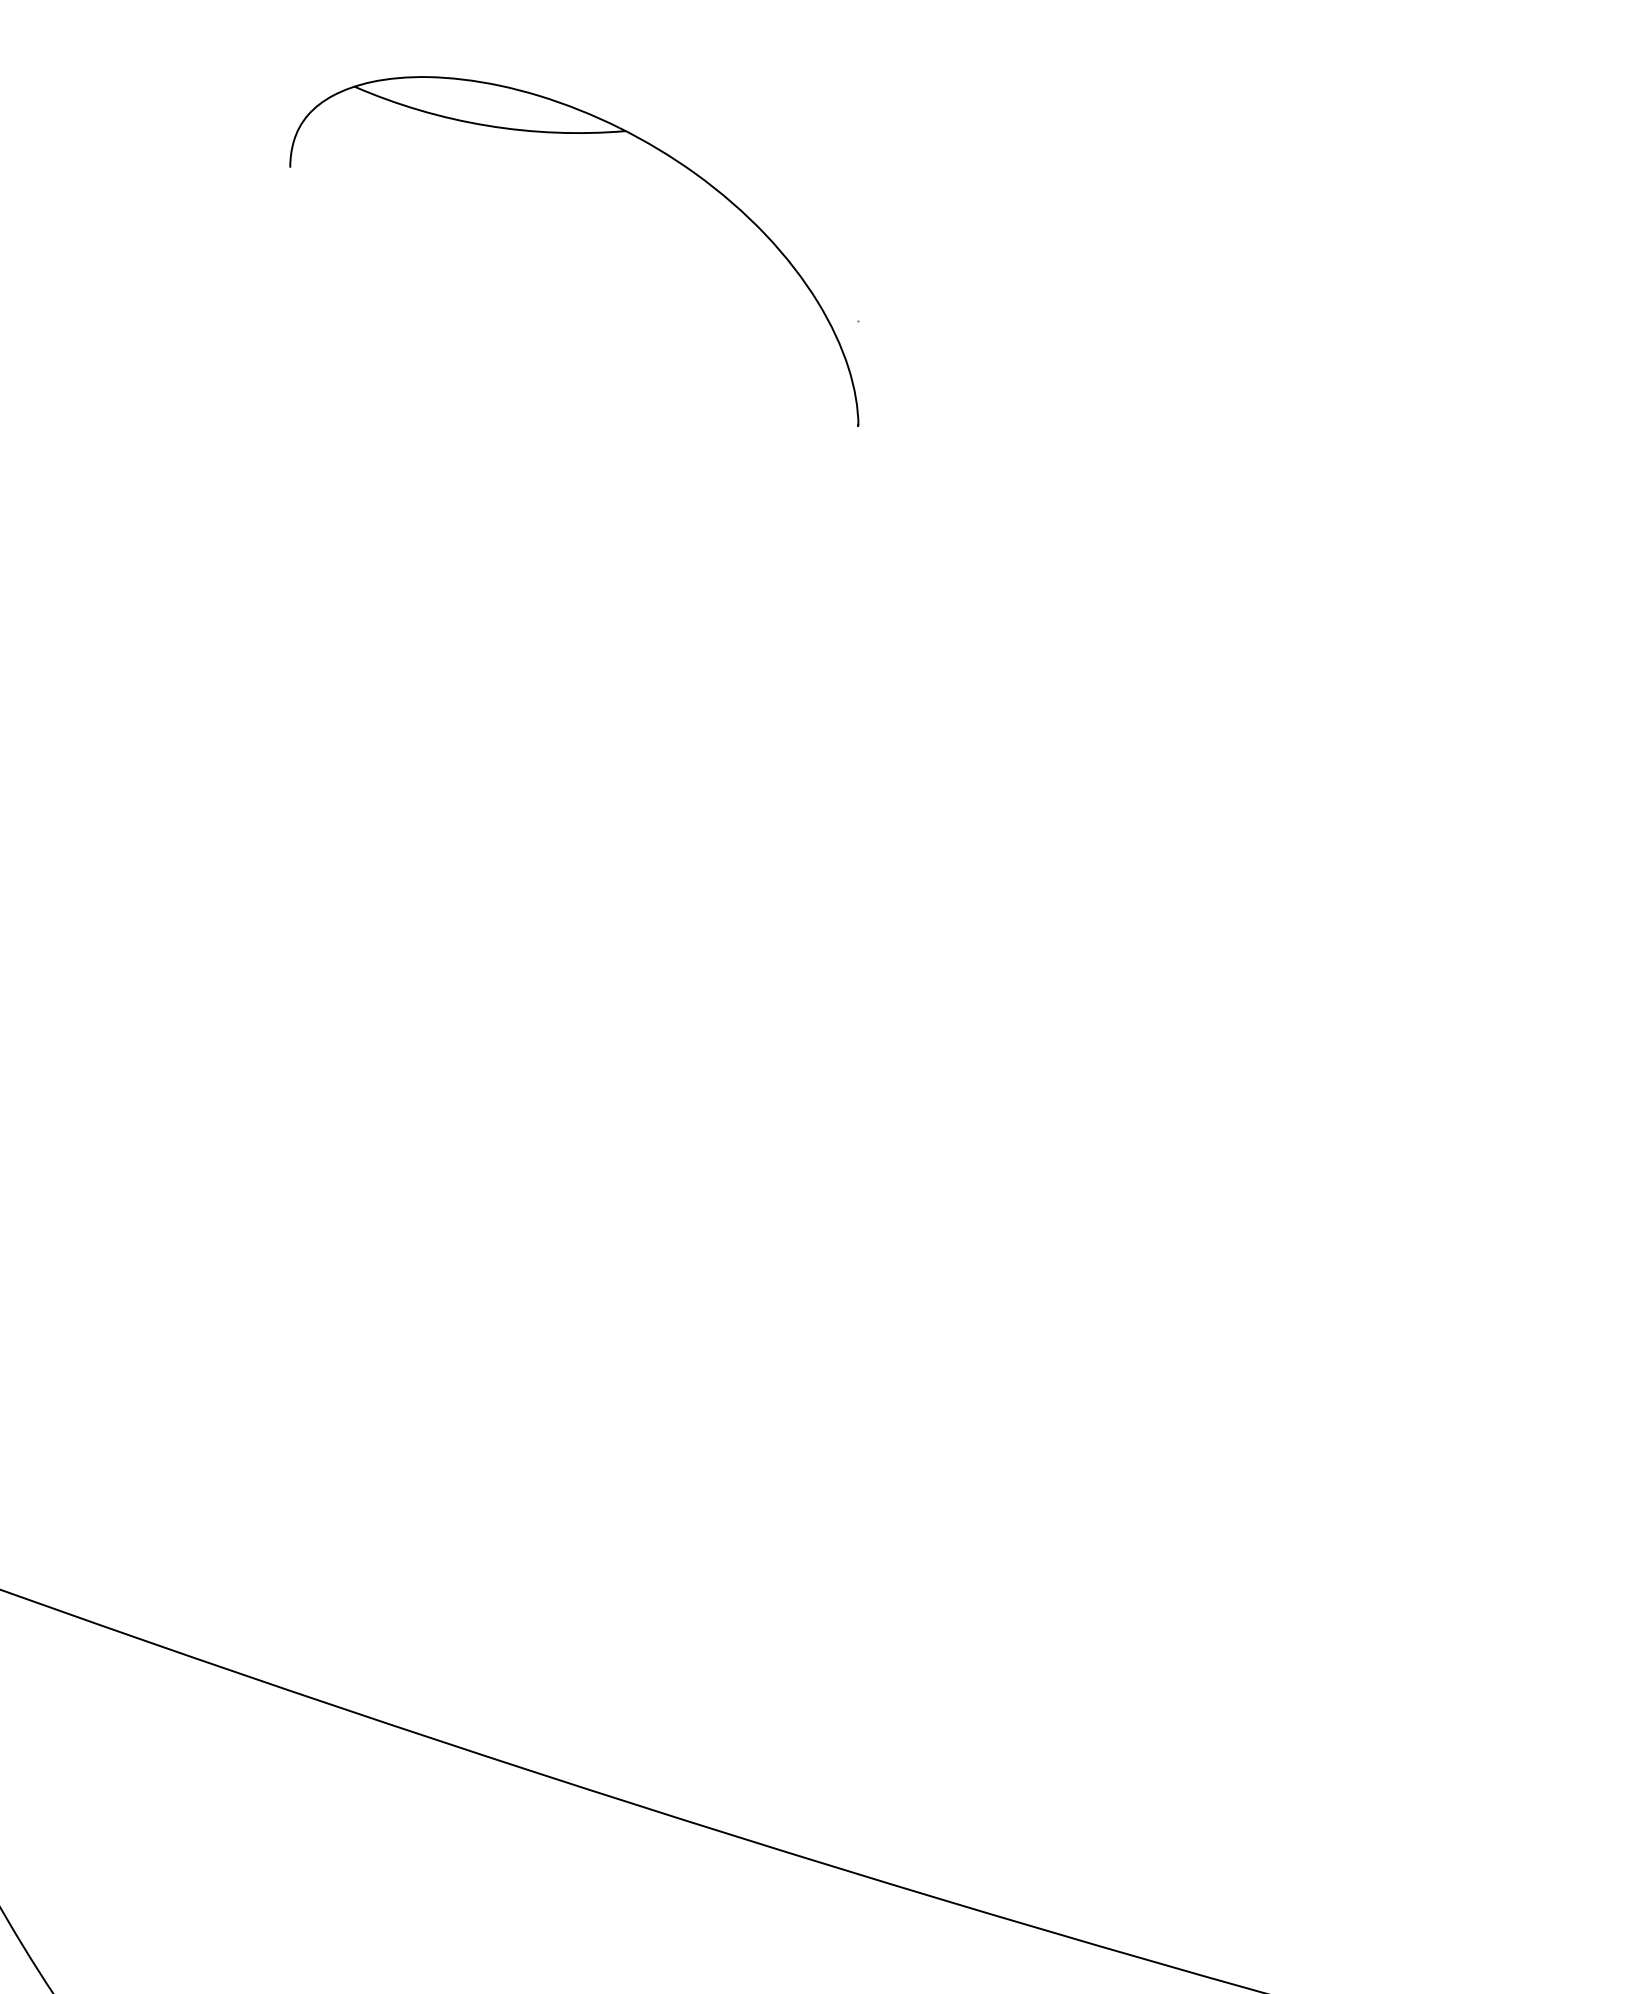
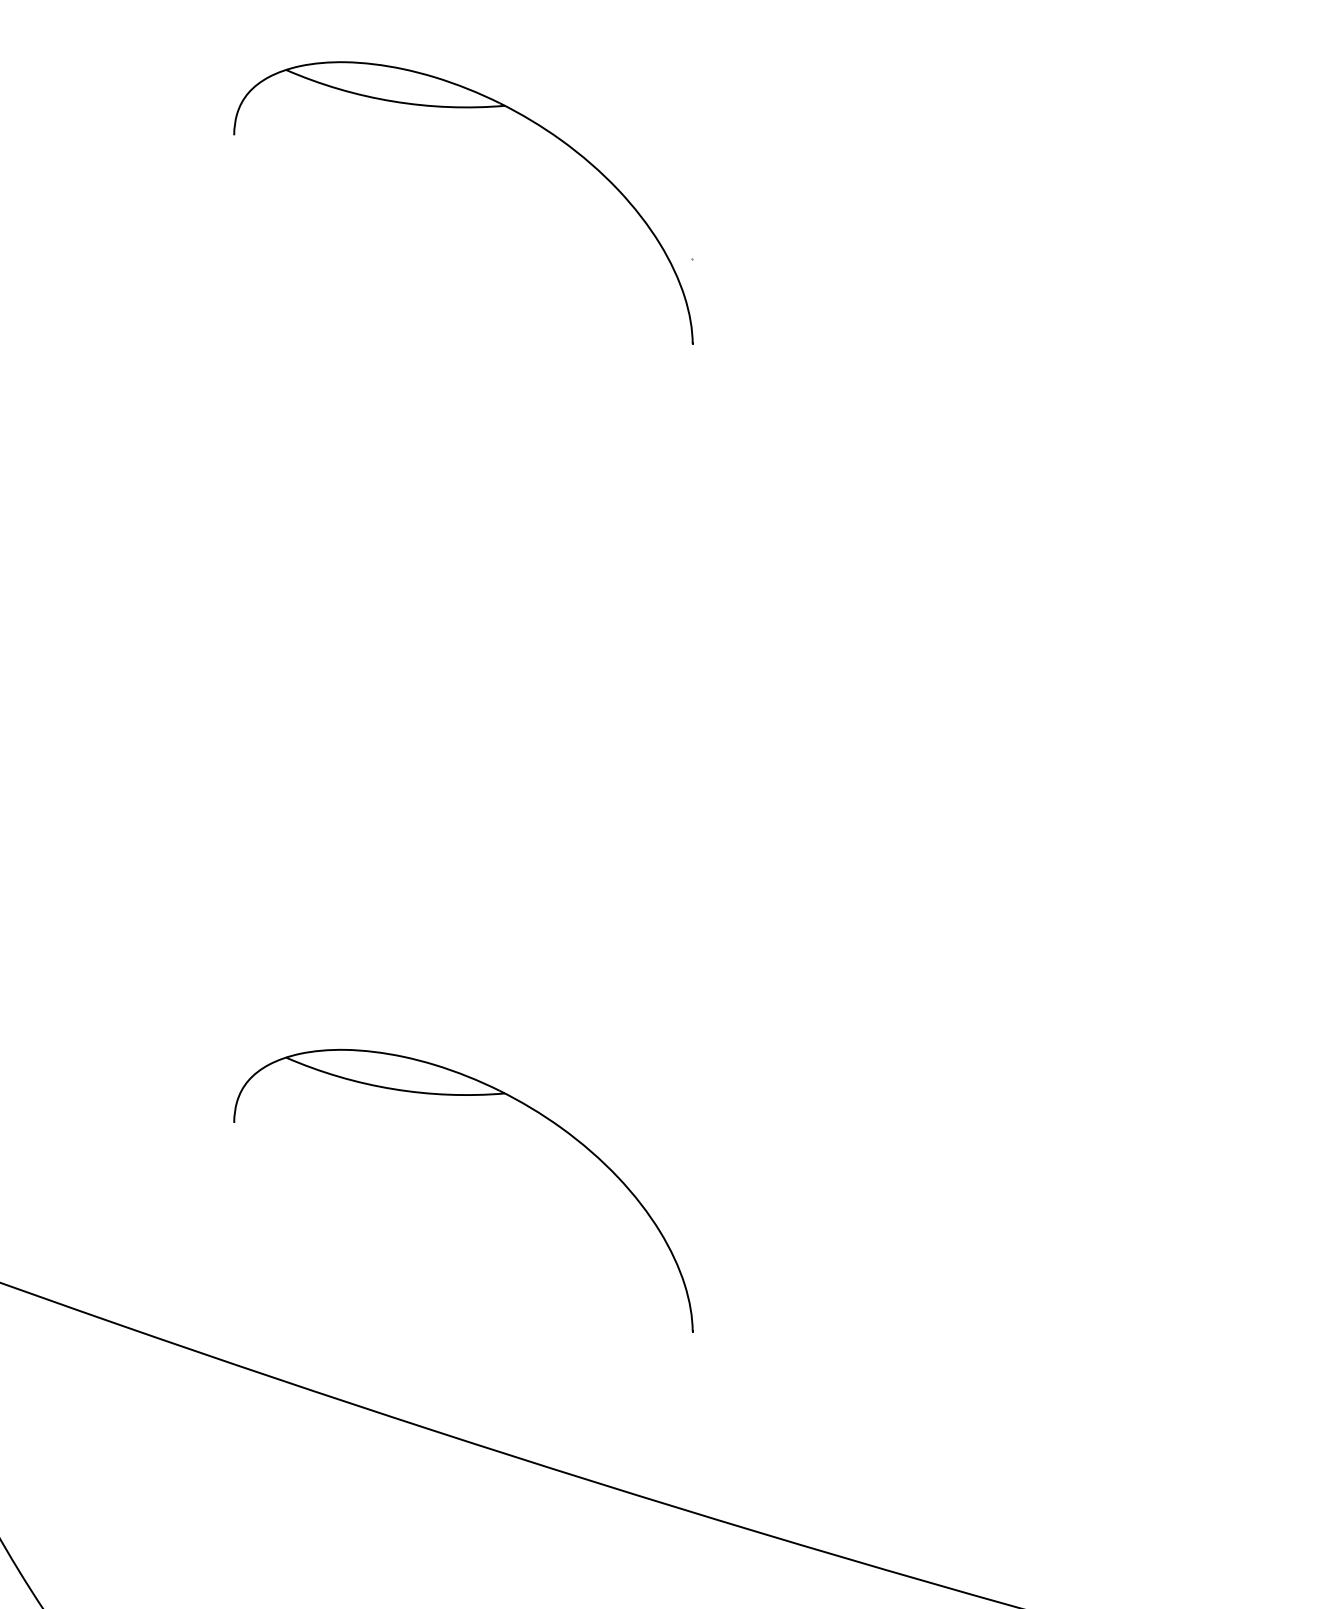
part: (574, 1357) -> (463, 1095), added

